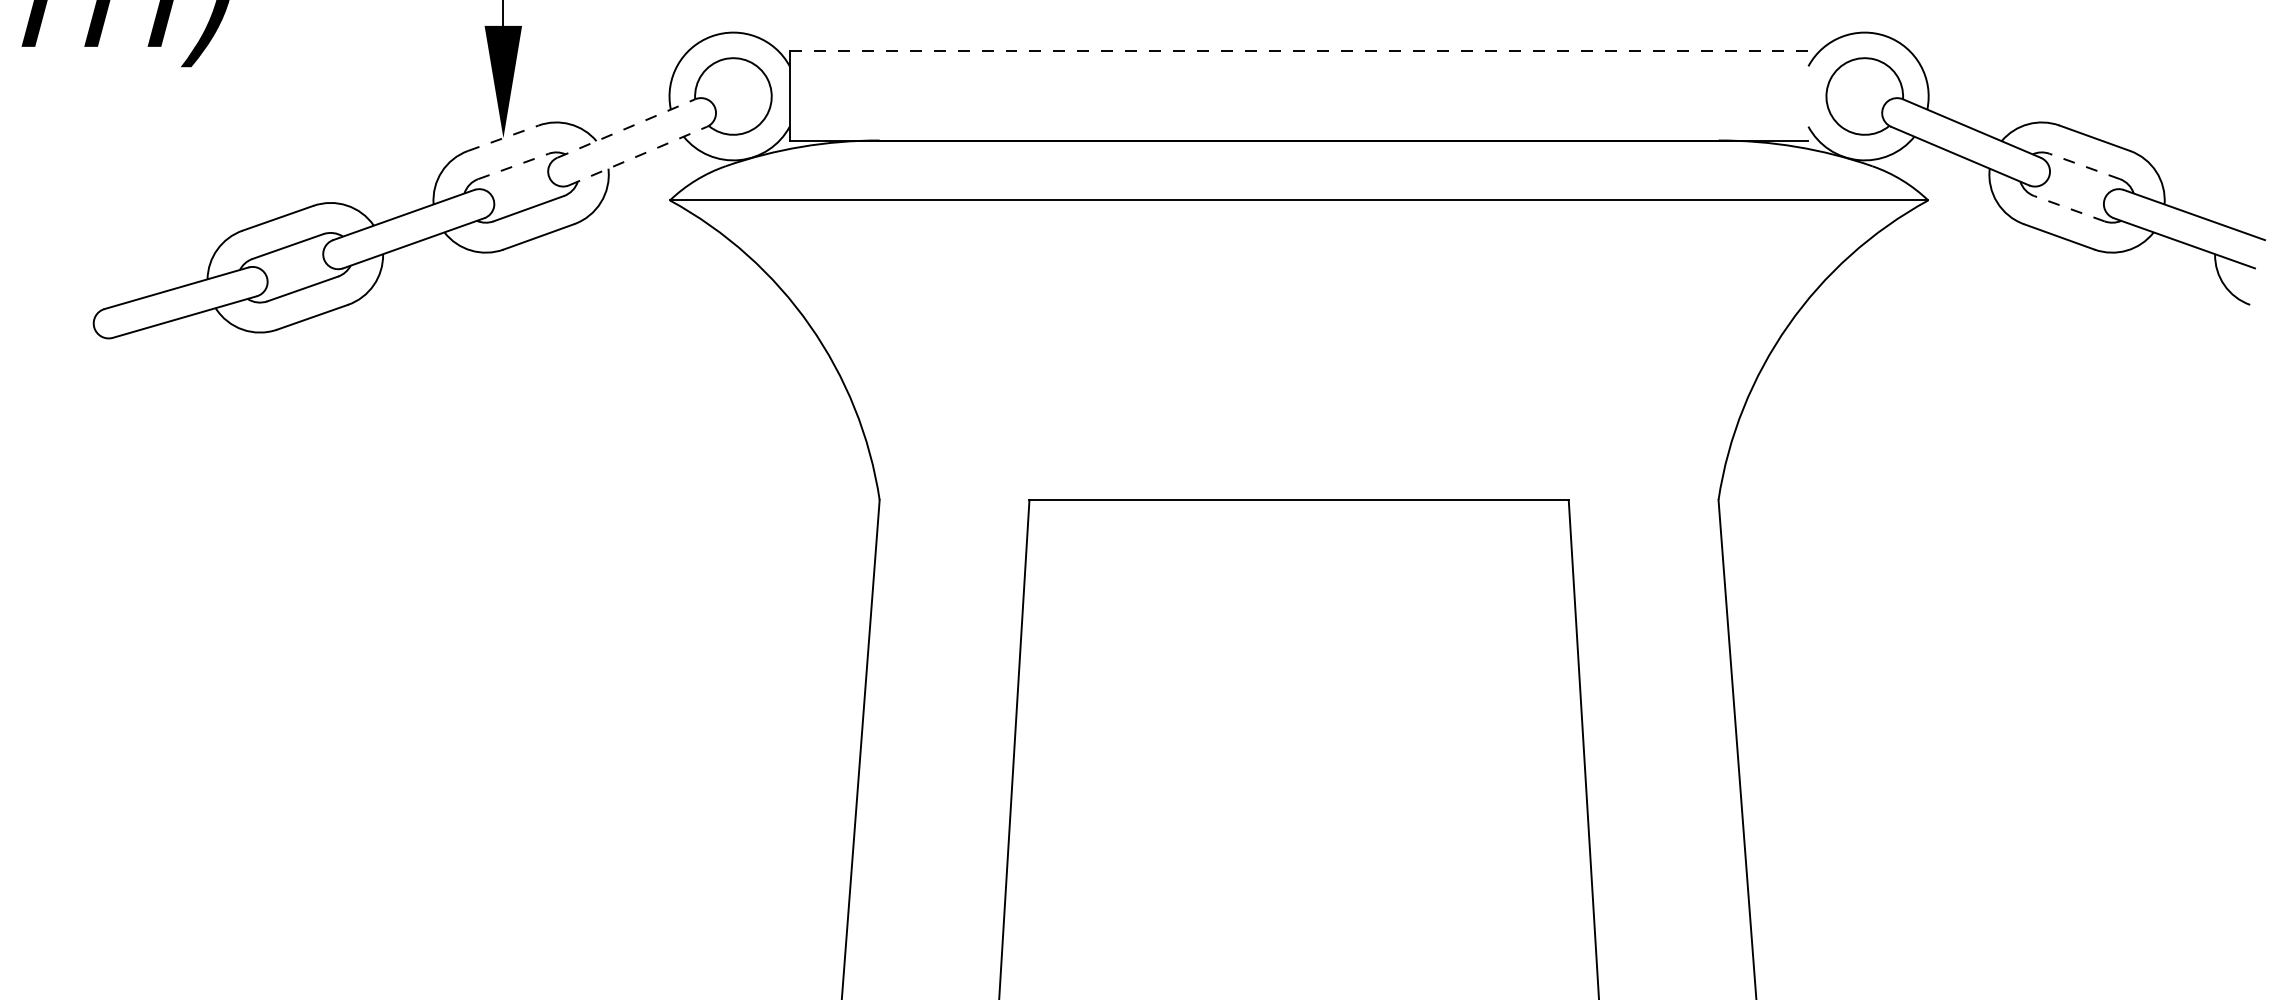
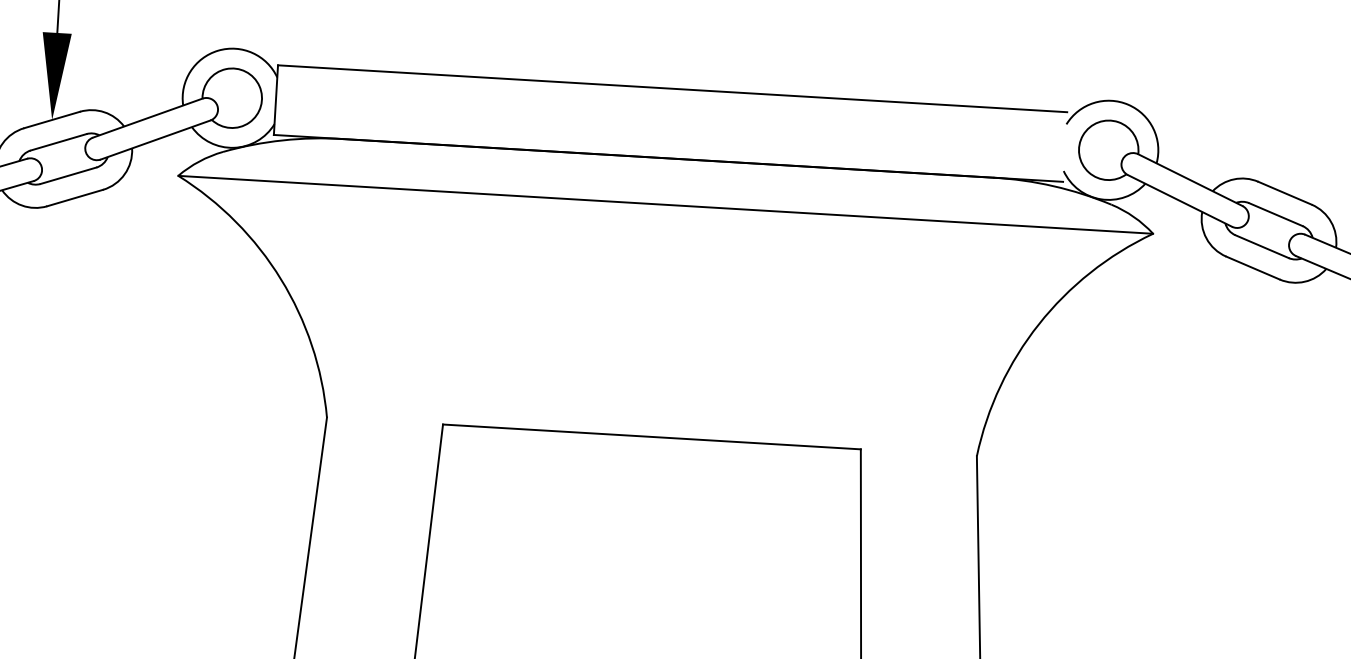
line: (1299, 50) -> (672, 88), dashed -> solid
line: (626, 128) -> (147, 118), dashed -> solid
line: (503, 138) -> (52, 120), dashed -> solid
line: (637, 156) -> (155, 140), dashed -> solid
line: (514, 166) -> (59, 142), dashed -> solid
line: (2084, 166) -> (1275, 214), dashed -> solid
line: (2068, 208) -> (1261, 246), dashed -> solid

